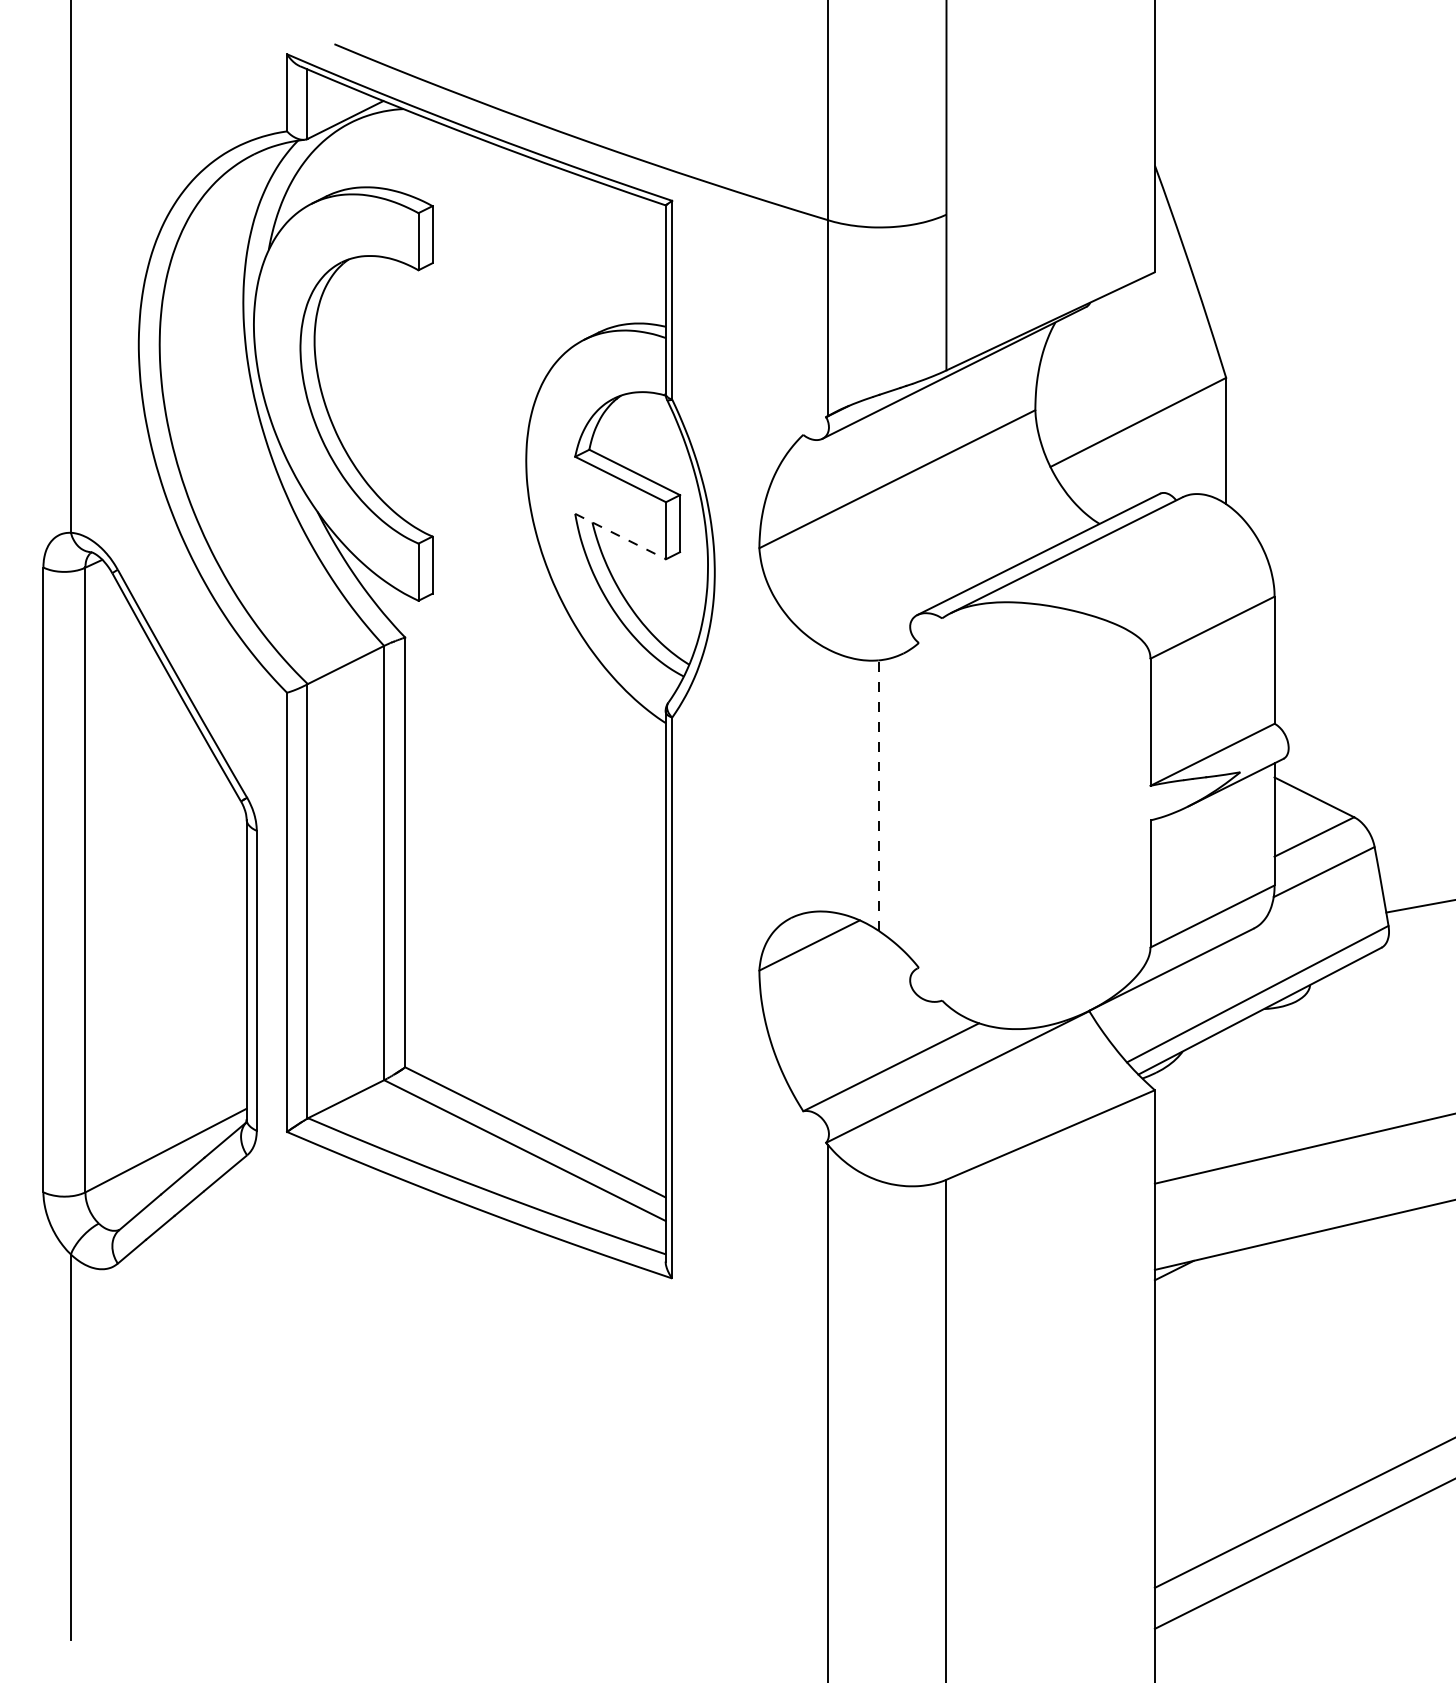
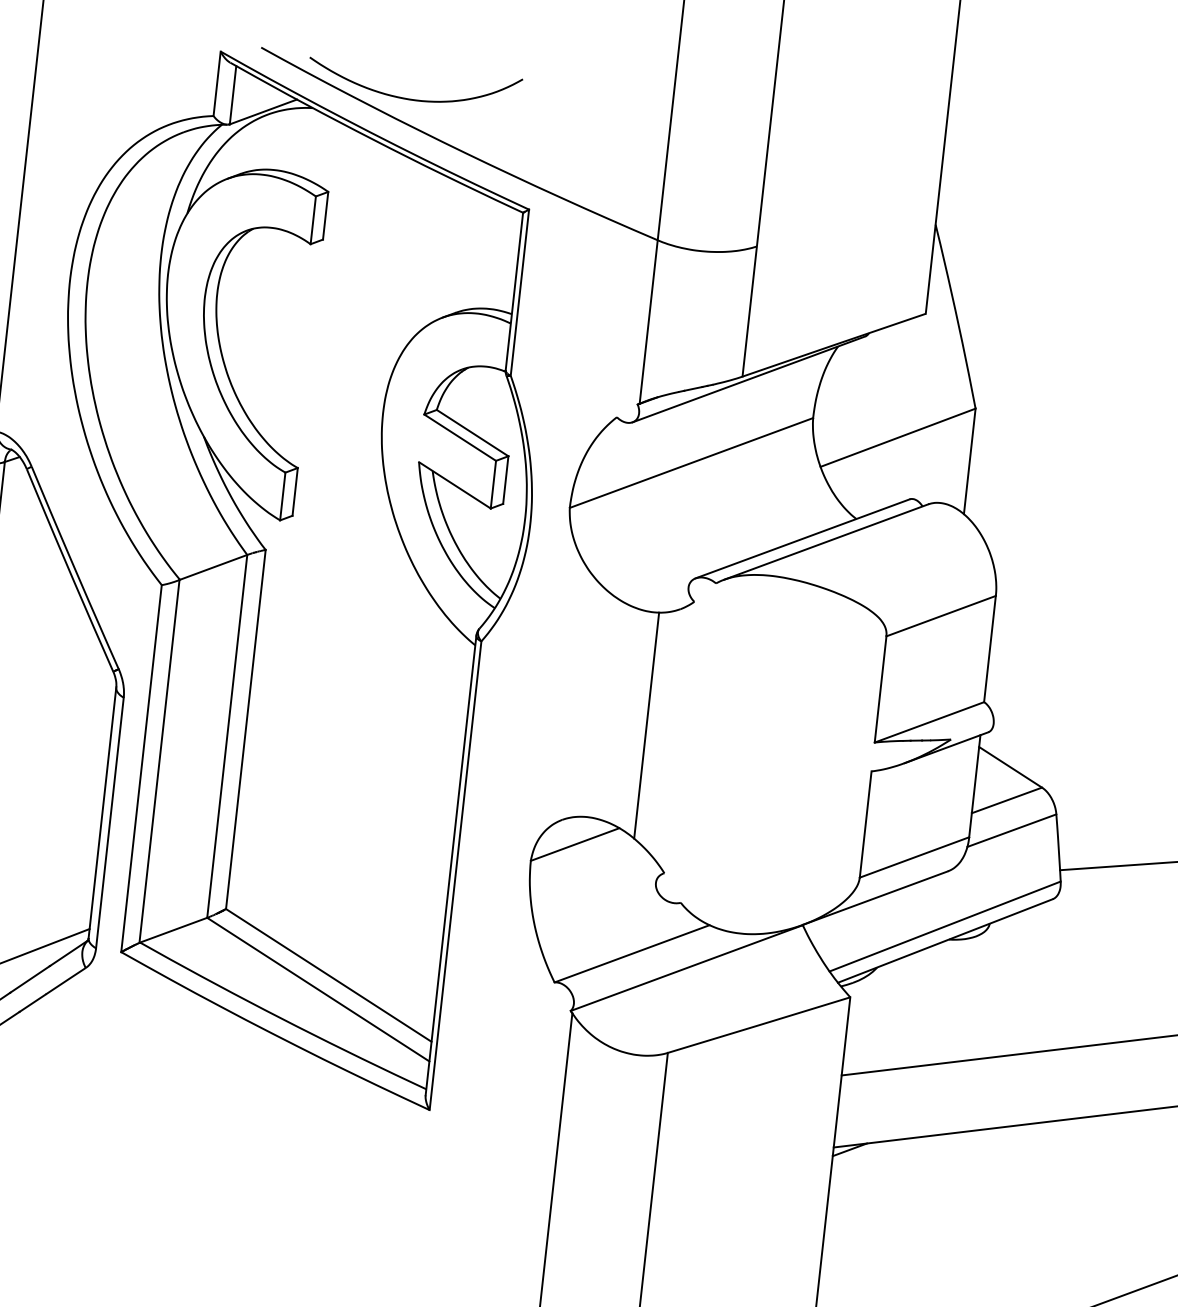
curve: (520, 85) -> (412, 99), added
line: (620, 536) -> (454, 485), dashed -> solid
line: (878, 795) -> (646, 725), dashed -> solid

